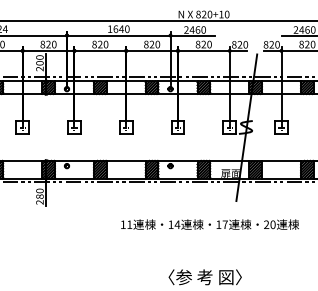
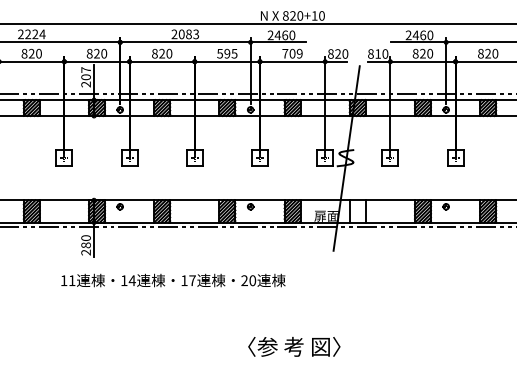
text: (118, 29) -> (185, 34), 1640 -> 2083
text: (152, 44) -> (227, 53), 820 -> 595
text: (203, 44) -> (292, 53), 820 -> 709
text: (272, 44) -> (378, 53), 820 -> 810
text: (39, 57) -> (85, 69), 200 -> 207
hatch: (255, 169) -> (357, 211), removed
text: (210, 224) -> (173, 280), moved

